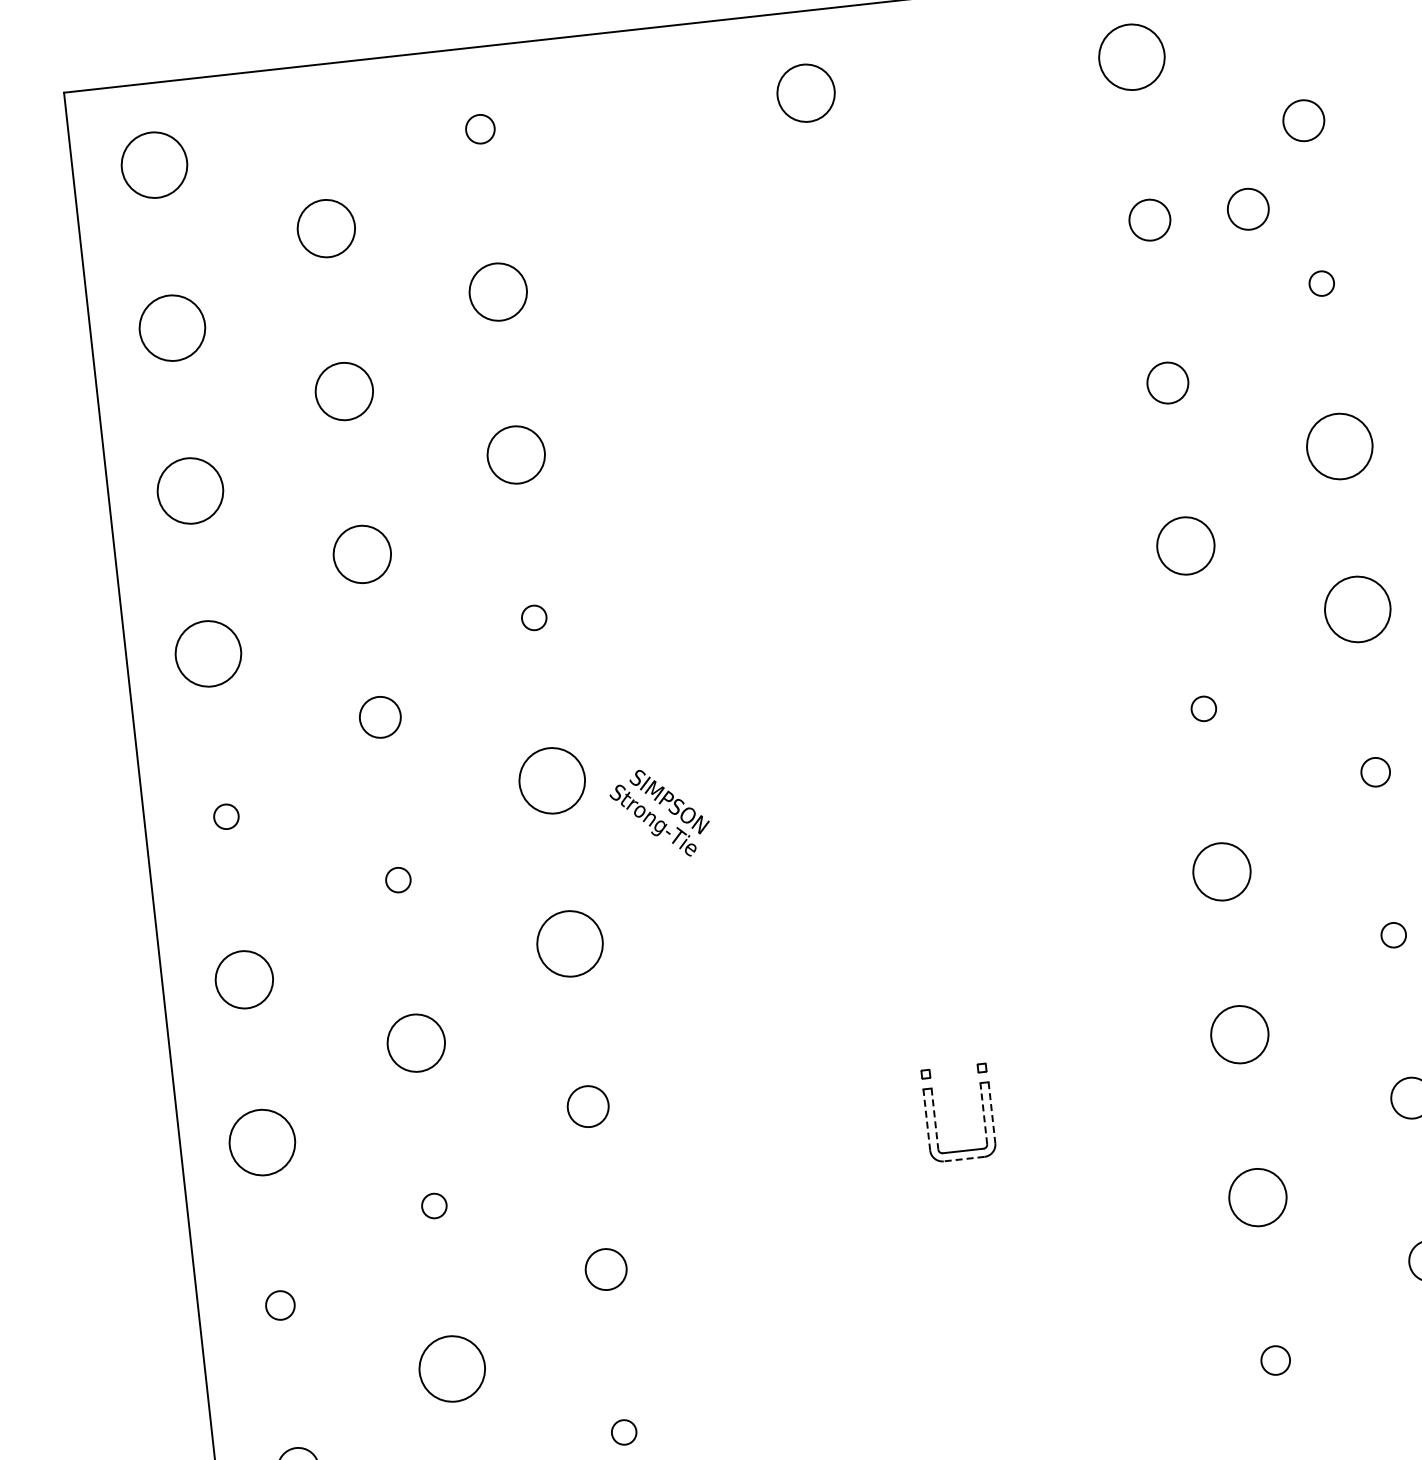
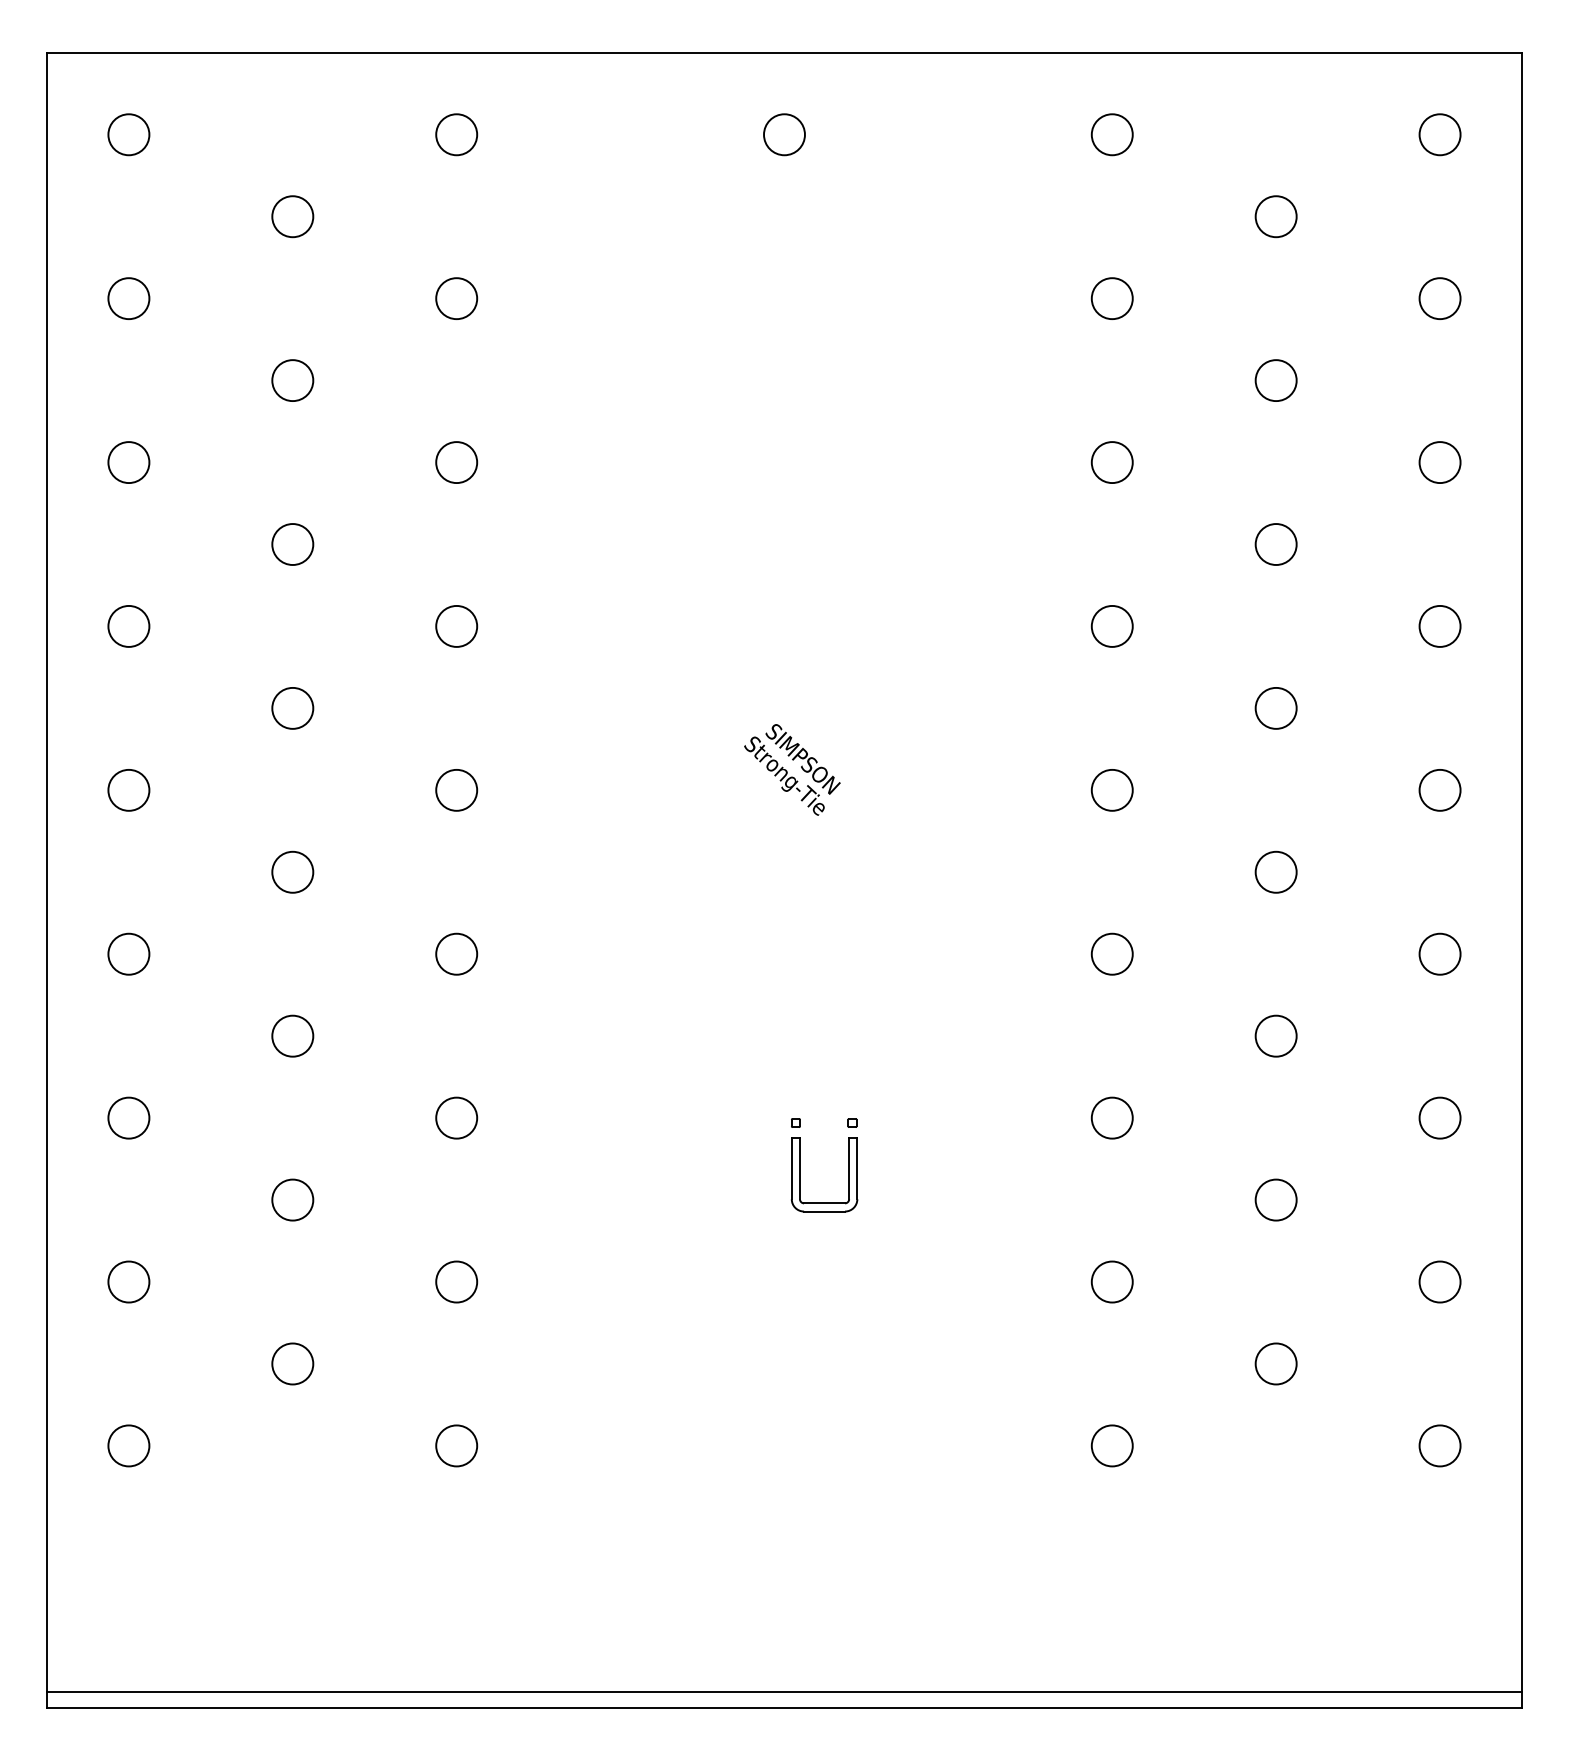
circle: (1131, 57) -> (1111, 134), size x0.62
circle: (806, 92) -> (784, 134), size x0.71
circle: (480, 128) -> (456, 134), size x1.43
circle: (154, 164) -> (128, 134), size x0.62
circle: (1247, 209) -> (1210, 298), removed
circle: (326, 228) -> (292, 216), size x0.71
circle: (1321, 283) -> (1275, 380), size x1.67
circle: (498, 291) -> (456, 298), size x0.71
circle: (172, 327) -> (128, 298), size x0.62
circle: (344, 391) -> (292, 380), size x0.71
circle: (1339, 446) -> (1275, 544), size x0.62
circle: (516, 454) -> (456, 462), size x0.71
circle: (190, 490) -> (128, 462), size x0.62
circle: (1185, 545) -> (1111, 625), size x0.71
circle: (362, 554) -> (292, 544), size x0.71
circle: (1357, 608) -> (1275, 707), size x0.62
circle: (533, 616) -> (456, 625), size x1.67
circle: (207, 652) -> (128, 625), size x0.62
circle: (1203, 708) -> (1111, 789), size x1.67
circle: (1375, 771) -> (1275, 871), size x1.43
circle: (551, 780) -> (456, 789), size x0.62
text: (660, 813) -> (792, 769), moved
circle: (225, 815) -> (128, 789), size x1.67
circle: (1220, 871) -> (1111, 953), size x0.71
circle: (397, 879) -> (292, 871), size x1.67
circle: (1393, 934) -> (1275, 1035), size x1.67
circle: (569, 943) -> (456, 953), size x0.62
circle: (243, 979) -> (128, 953), size x0.71
circle: (1238, 1034) -> (1111, 1117), size x0.71
circle: (415, 1042) -> (292, 1035), size x0.71
line: (992, 1112) -> (857, 1168), dashed -> solid
line: (984, 1113) -> (849, 1168), dashed -> solid
line: (926, 1119) -> (791, 1168), dashed -> solid
line: (934, 1119) -> (799, 1168), dashed -> solid
circle: (261, 1142) -> (128, 1117), size x0.62
line: (964, 1159) -> (824, 1211), dashed -> solid
circle: (1256, 1197) -> (1111, 1281), size x0.71
circle: (433, 1205) -> (292, 1199), size x1.67
circle: (279, 1305) -> (128, 1281), size x1.43
circle: (1274, 1360) -> (1111, 1445), size x1.43
circle: (451, 1368) -> (292, 1363), size x0.62
circle: (623, 1432) -> (456, 1445), size x1.67

